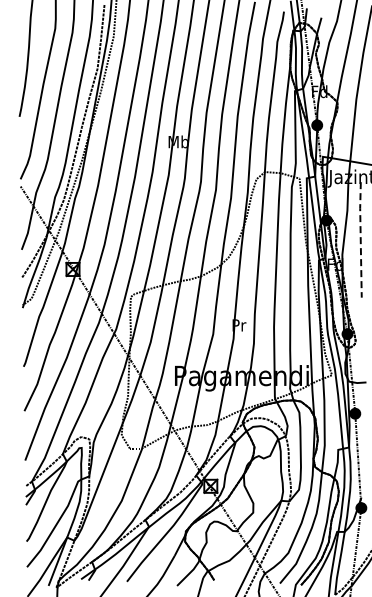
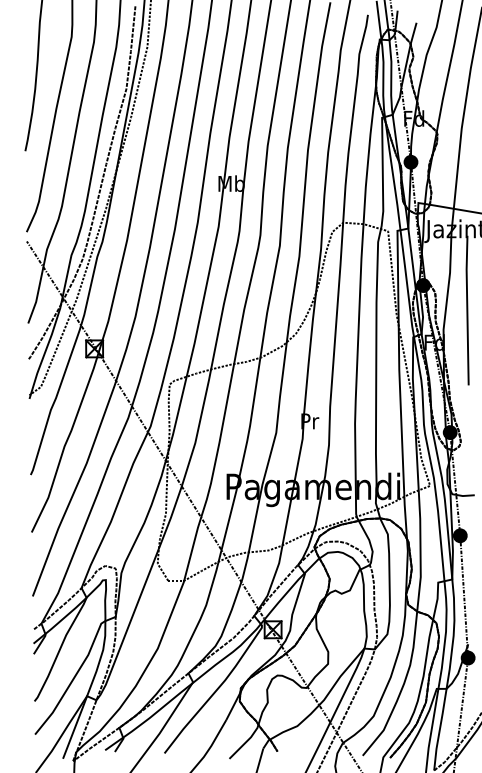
line: (360, 239) -> (467, 310), dashed -> solid

